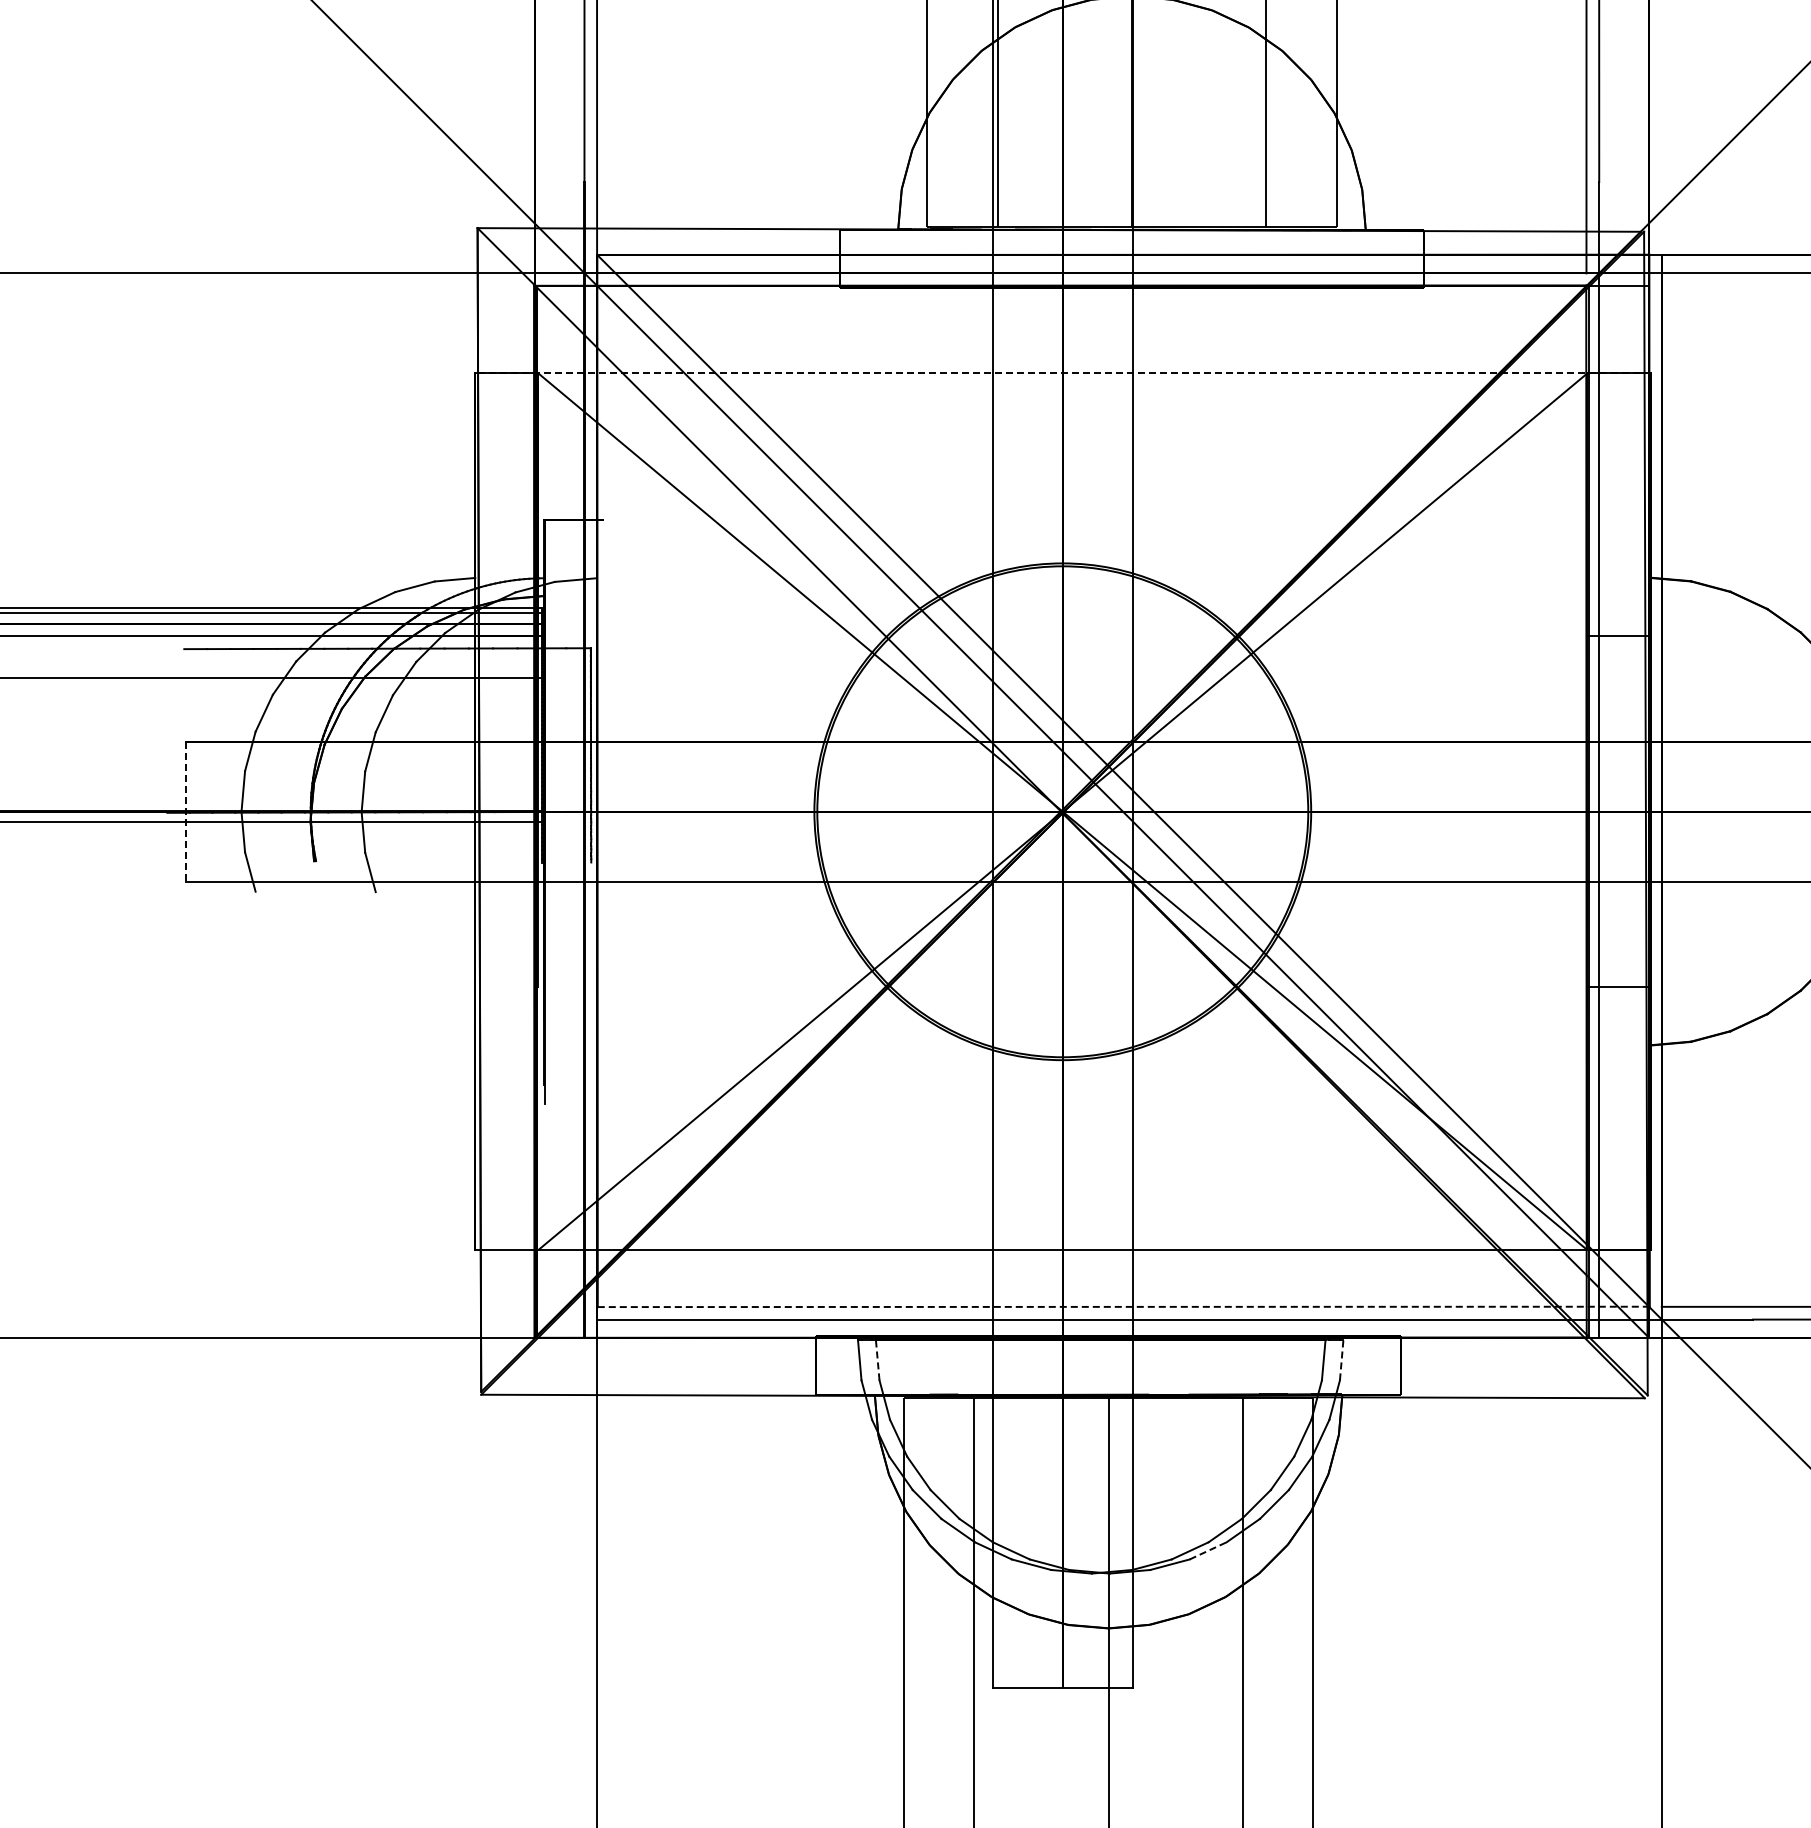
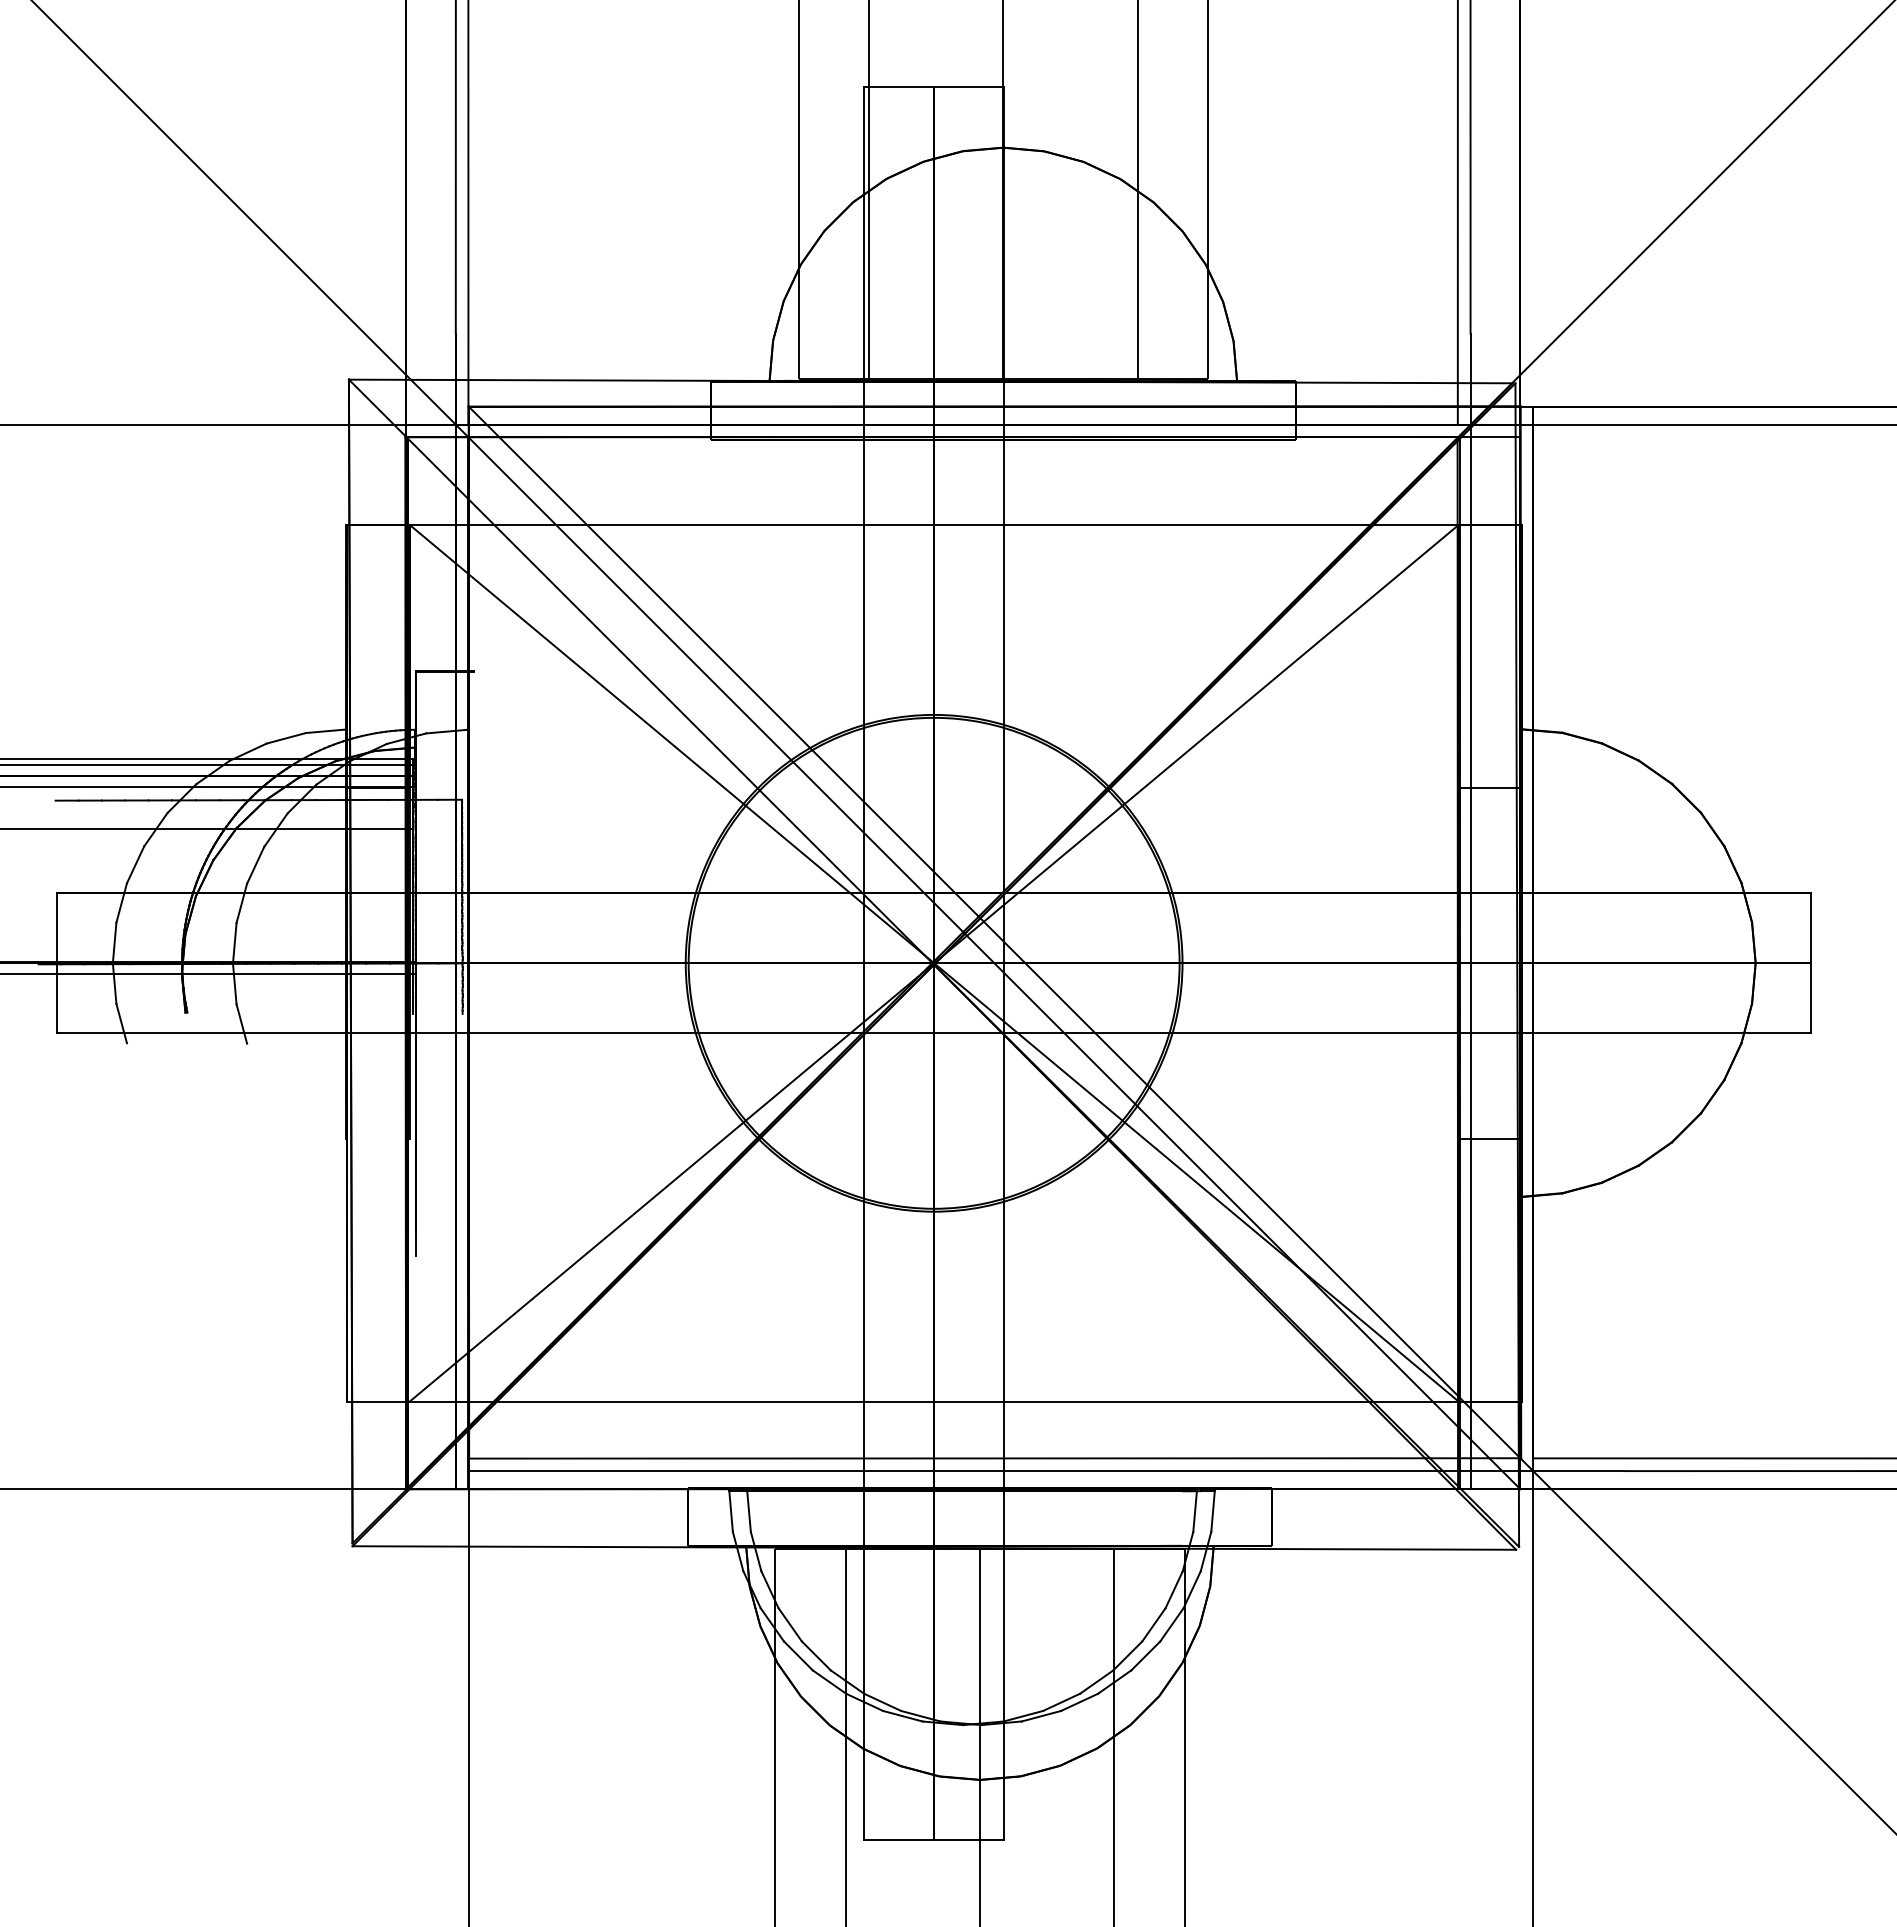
line: (1063, 372) -> (934, 524), dashed -> solid
line: (186, 811) -> (57, 963), dashed -> solid
line: (1124, 1306) -> (995, 1458), dashed -> solid
line: (878, 1359) -> (749, 1511), dashed -> solid
line: (1342, 1359) -> (1213, 1511), dashed -> solid
line: (1209, 1550) -> (1080, 1702), dashed -> solid

